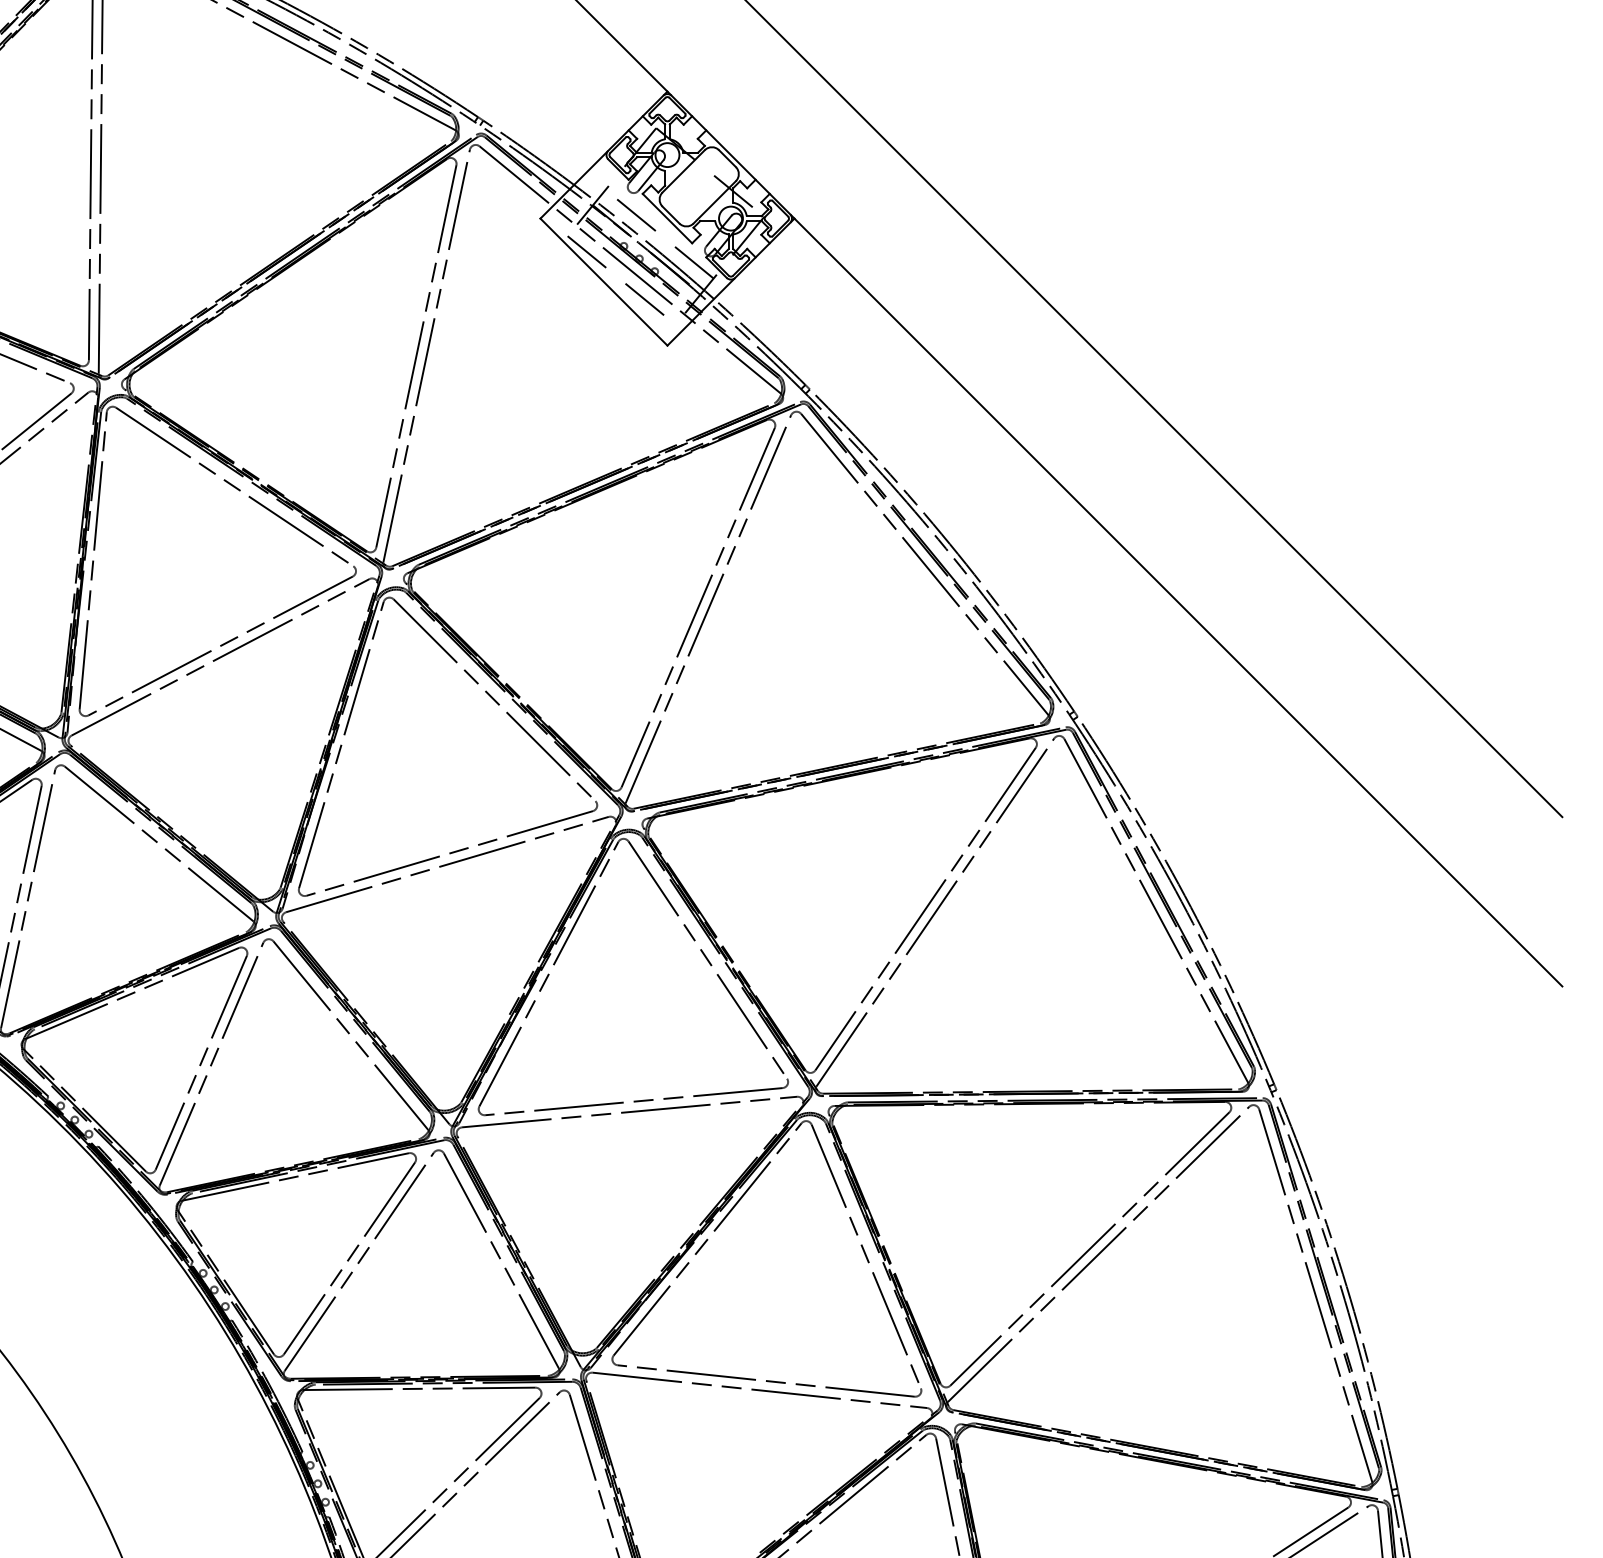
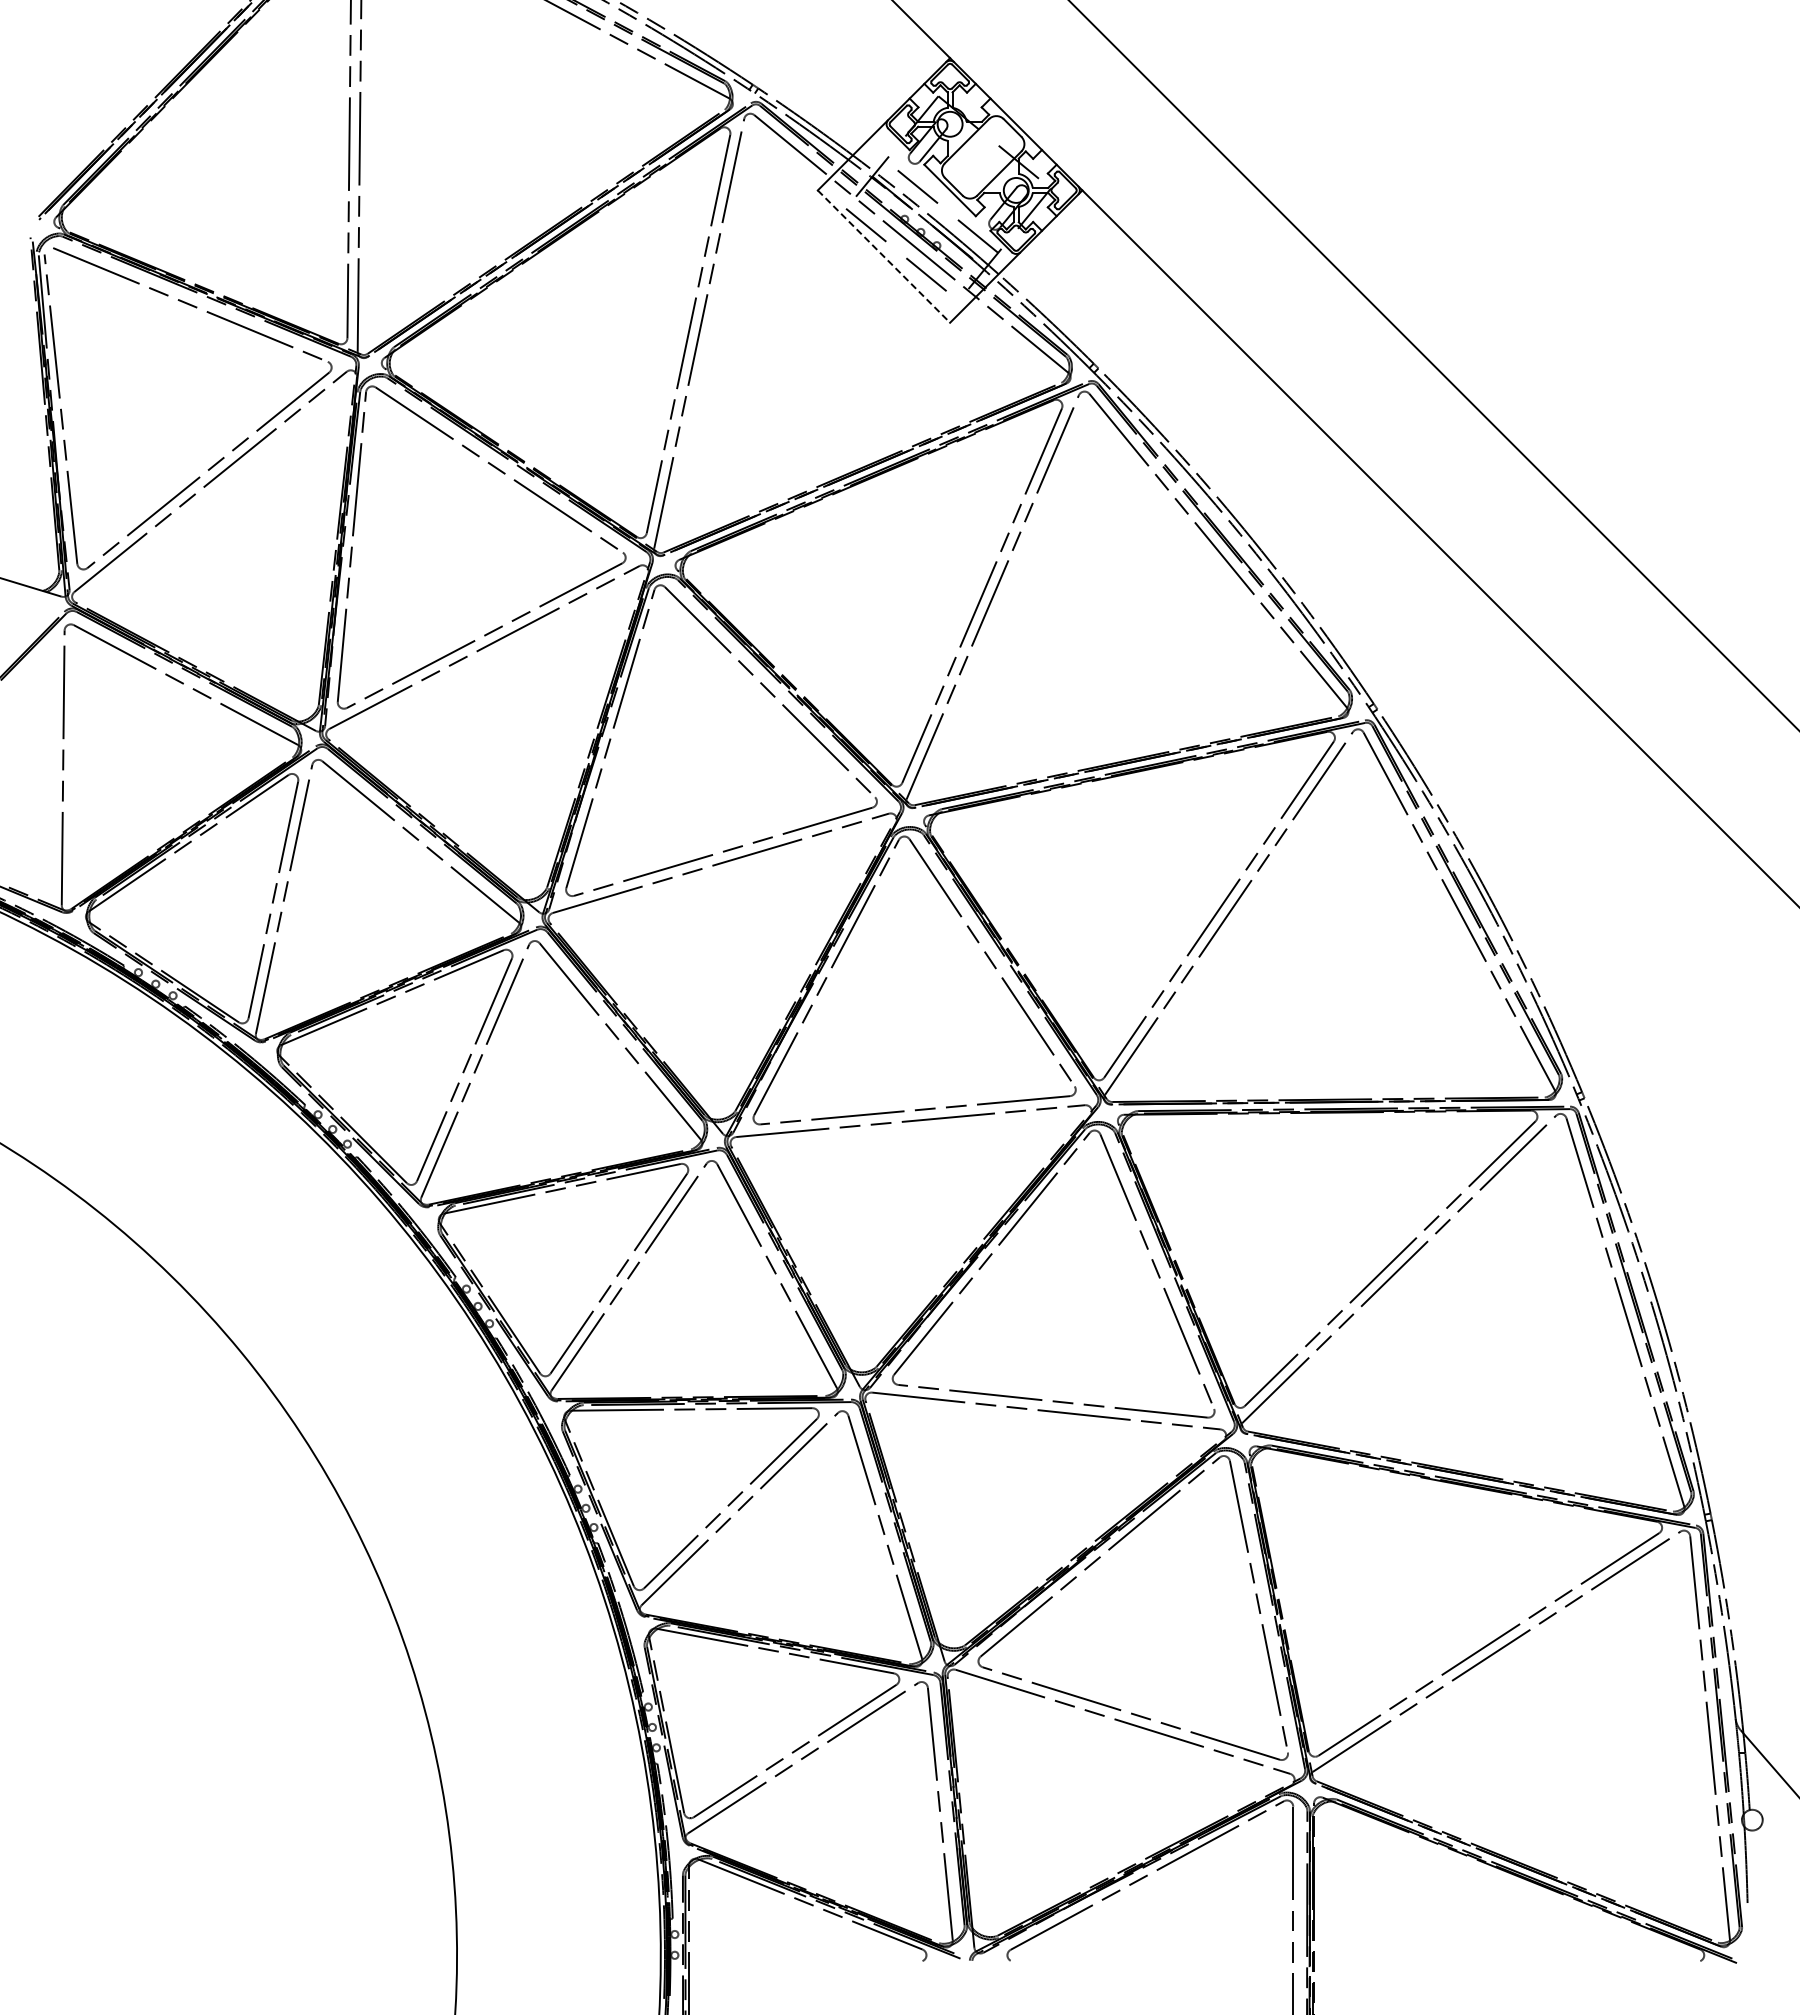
line: (603, 282) -> (883, 256), solid -> dashed

